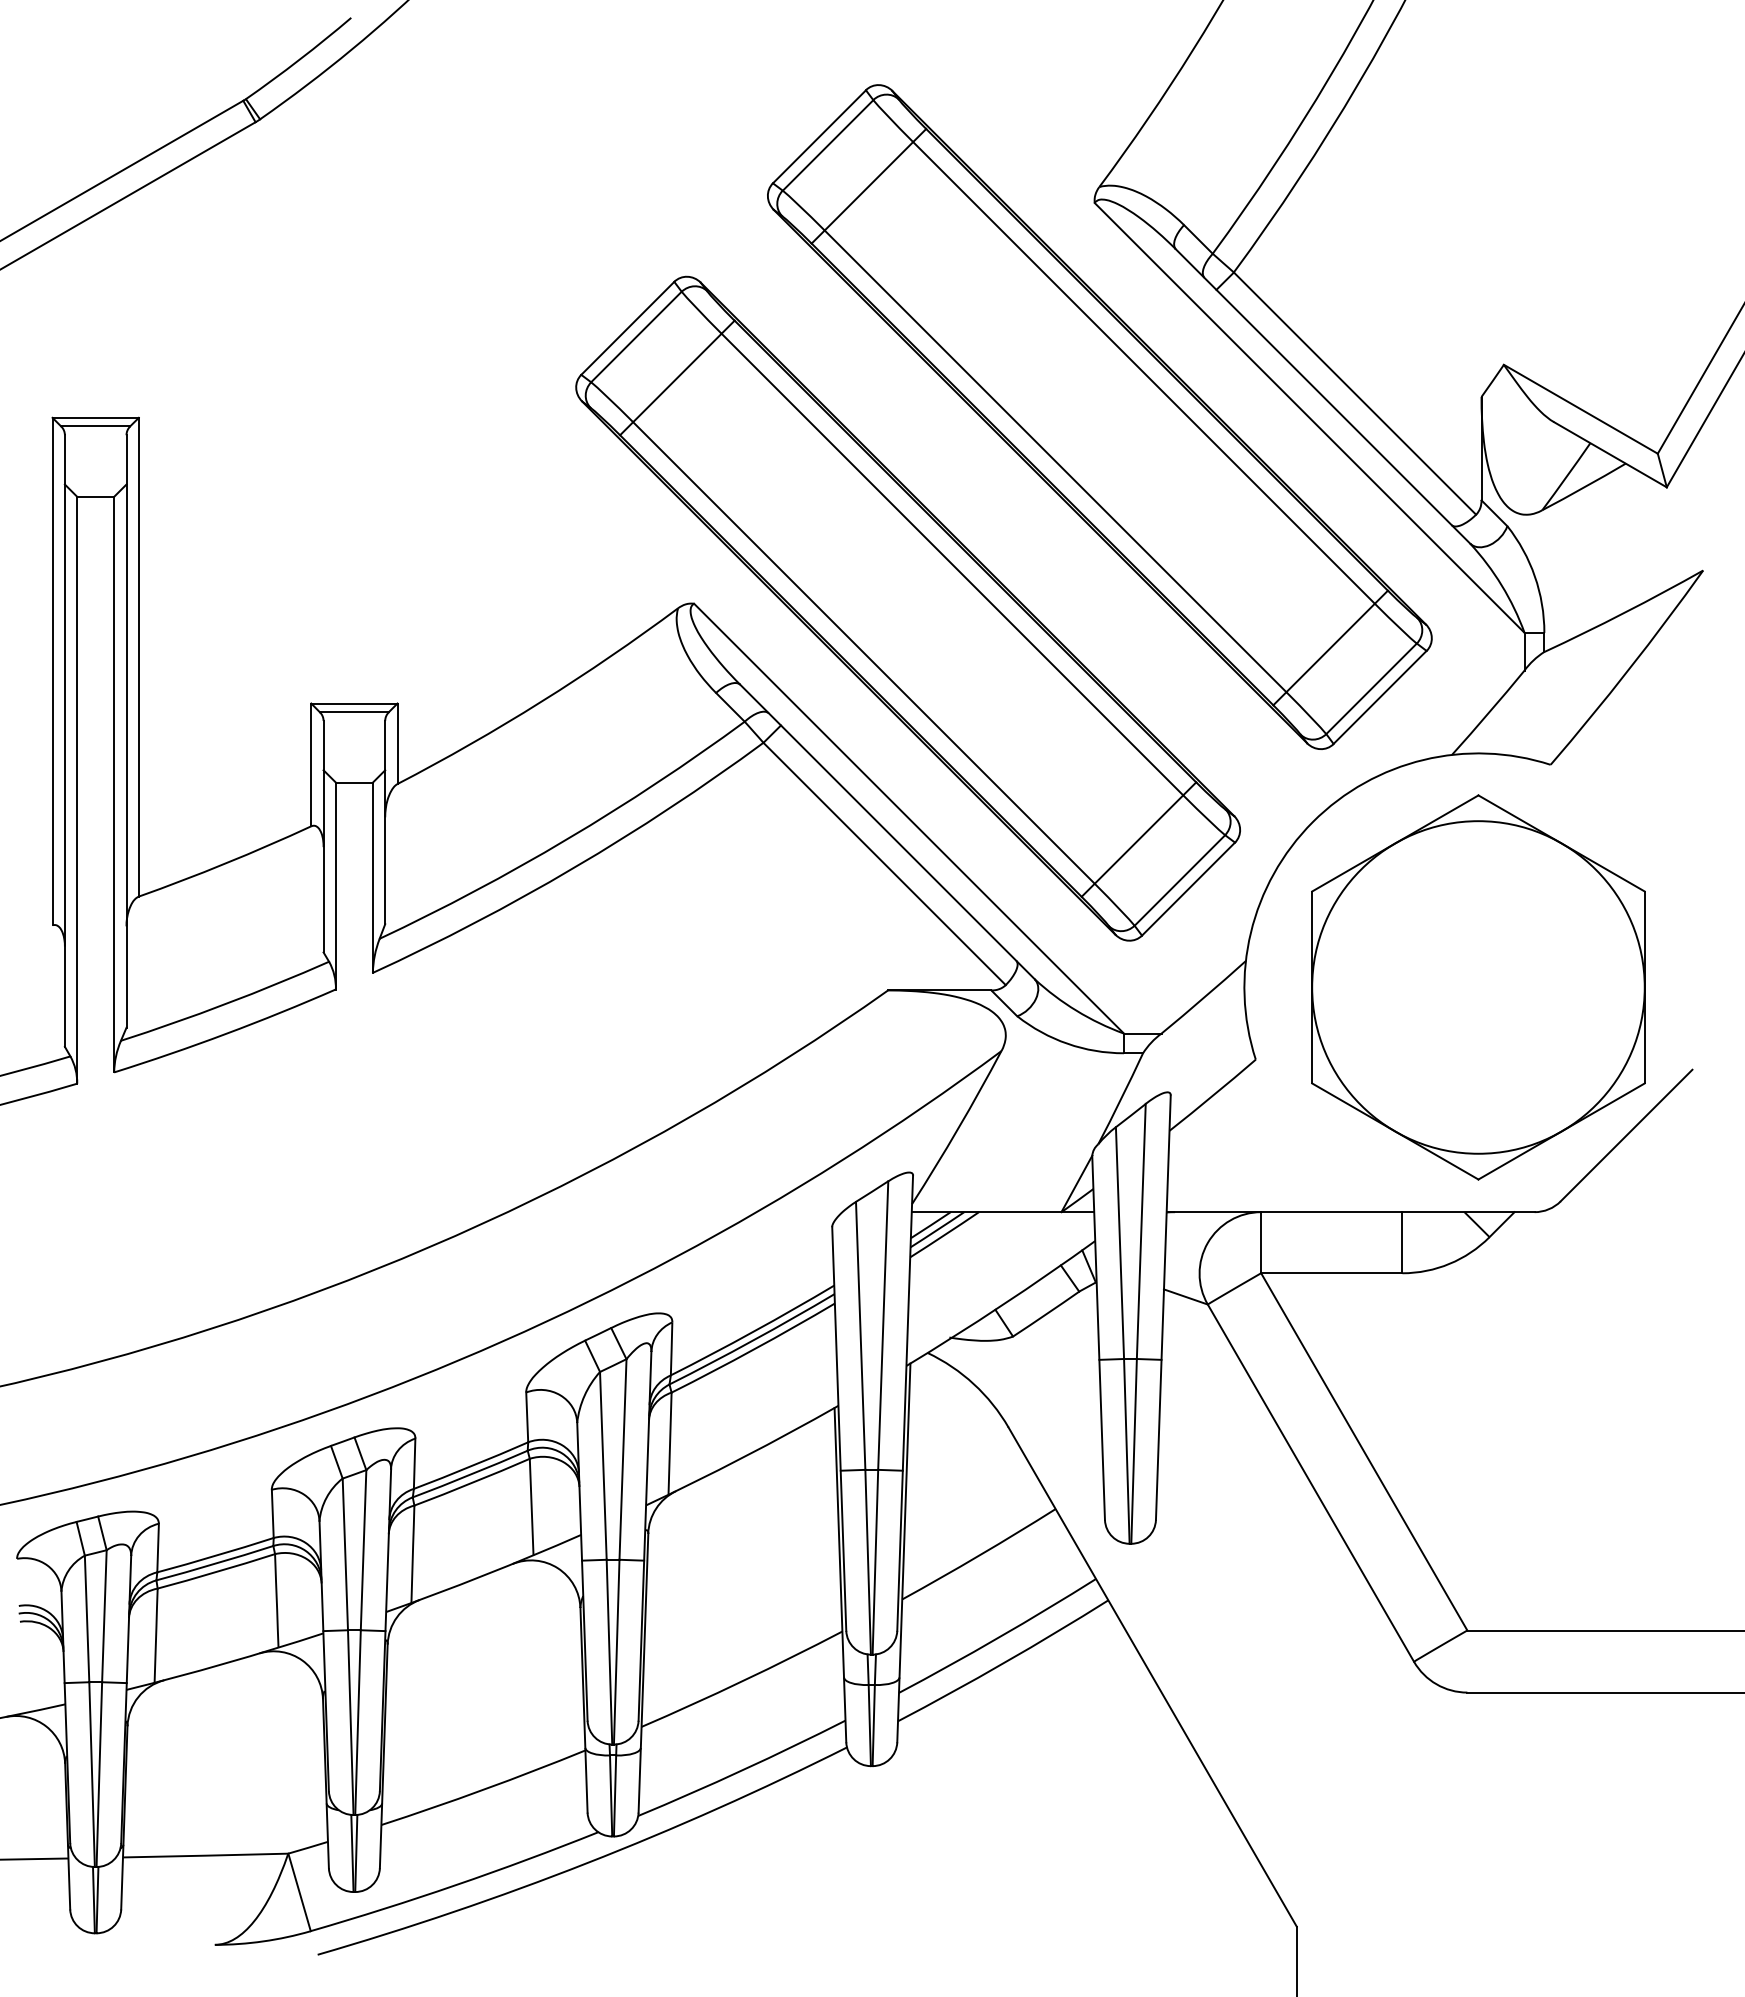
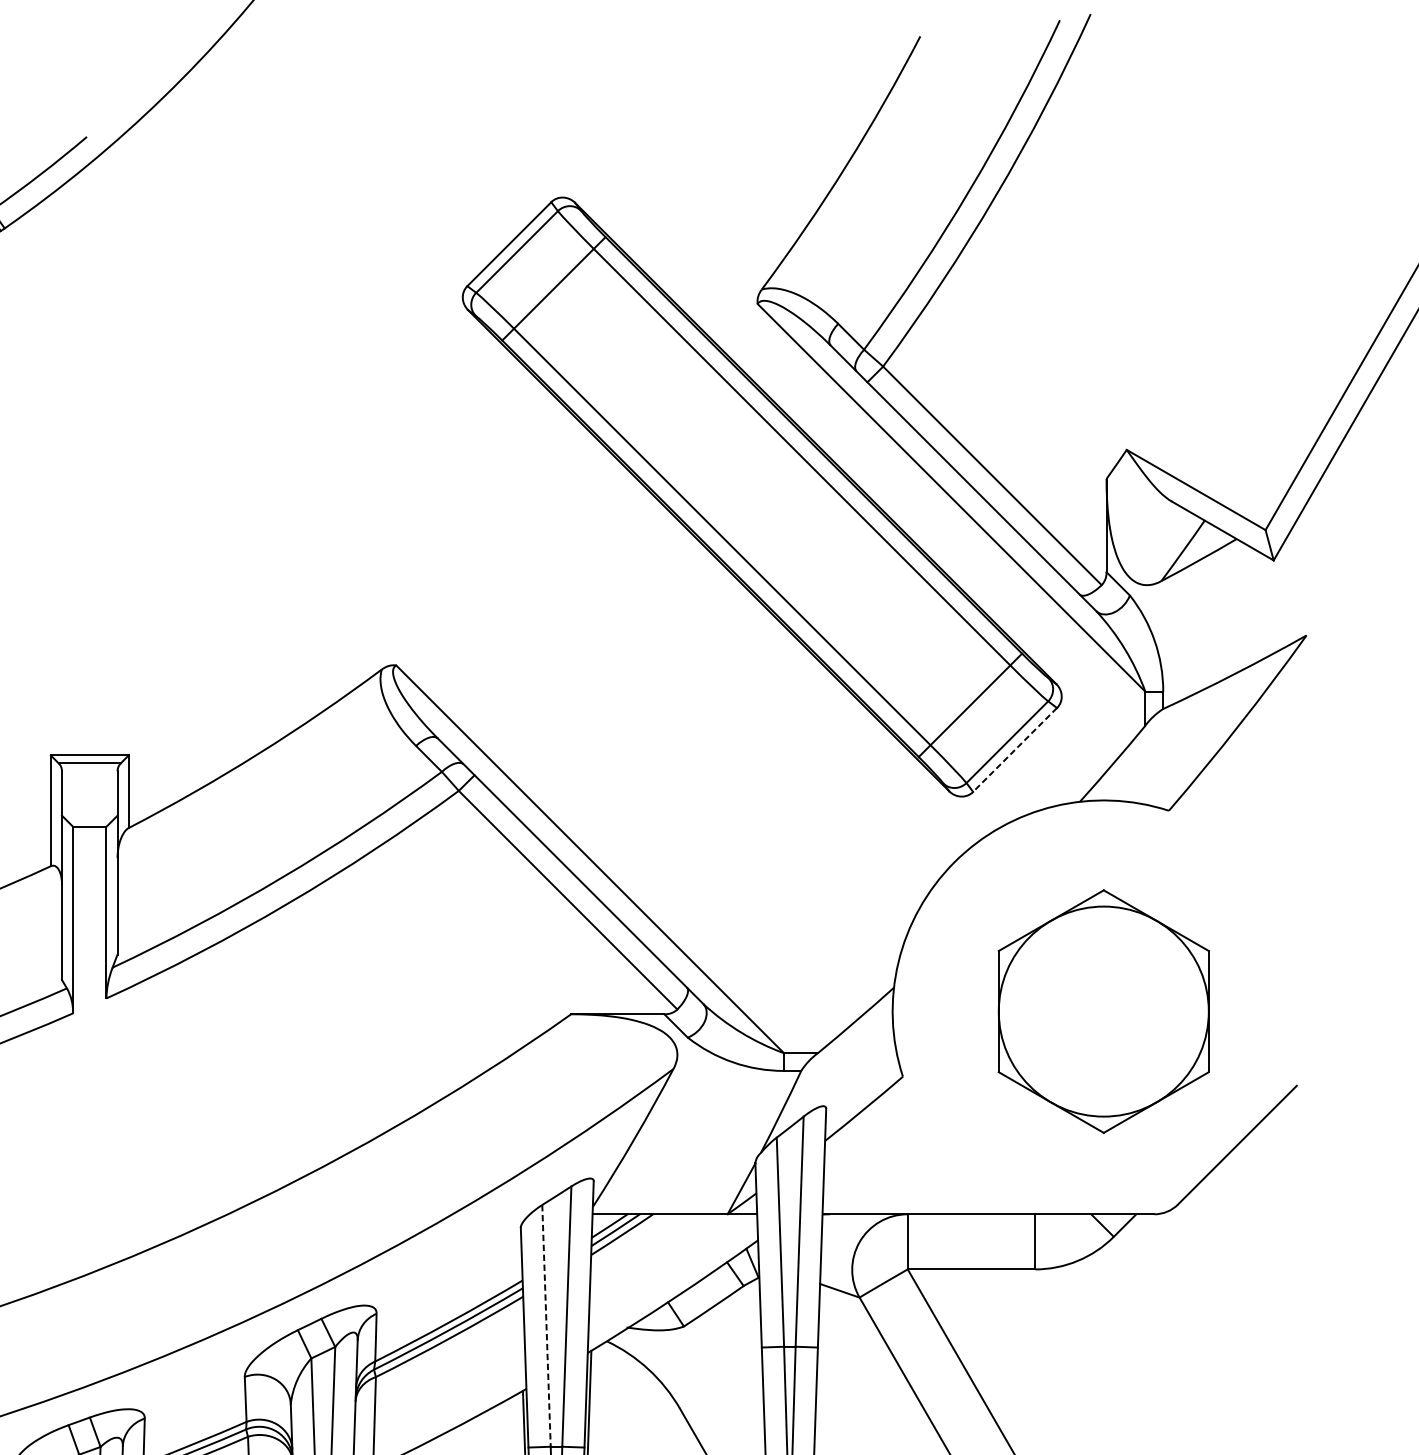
part: (907, 608) -> (588, 669), removed
line: (1380, 697) -> (1015, 750), solid -> dashed
part: (1478, 987) -> (1103, 1011), size x0.7
line: (860, 1336) -> (546, 1326), solid -> dashed

